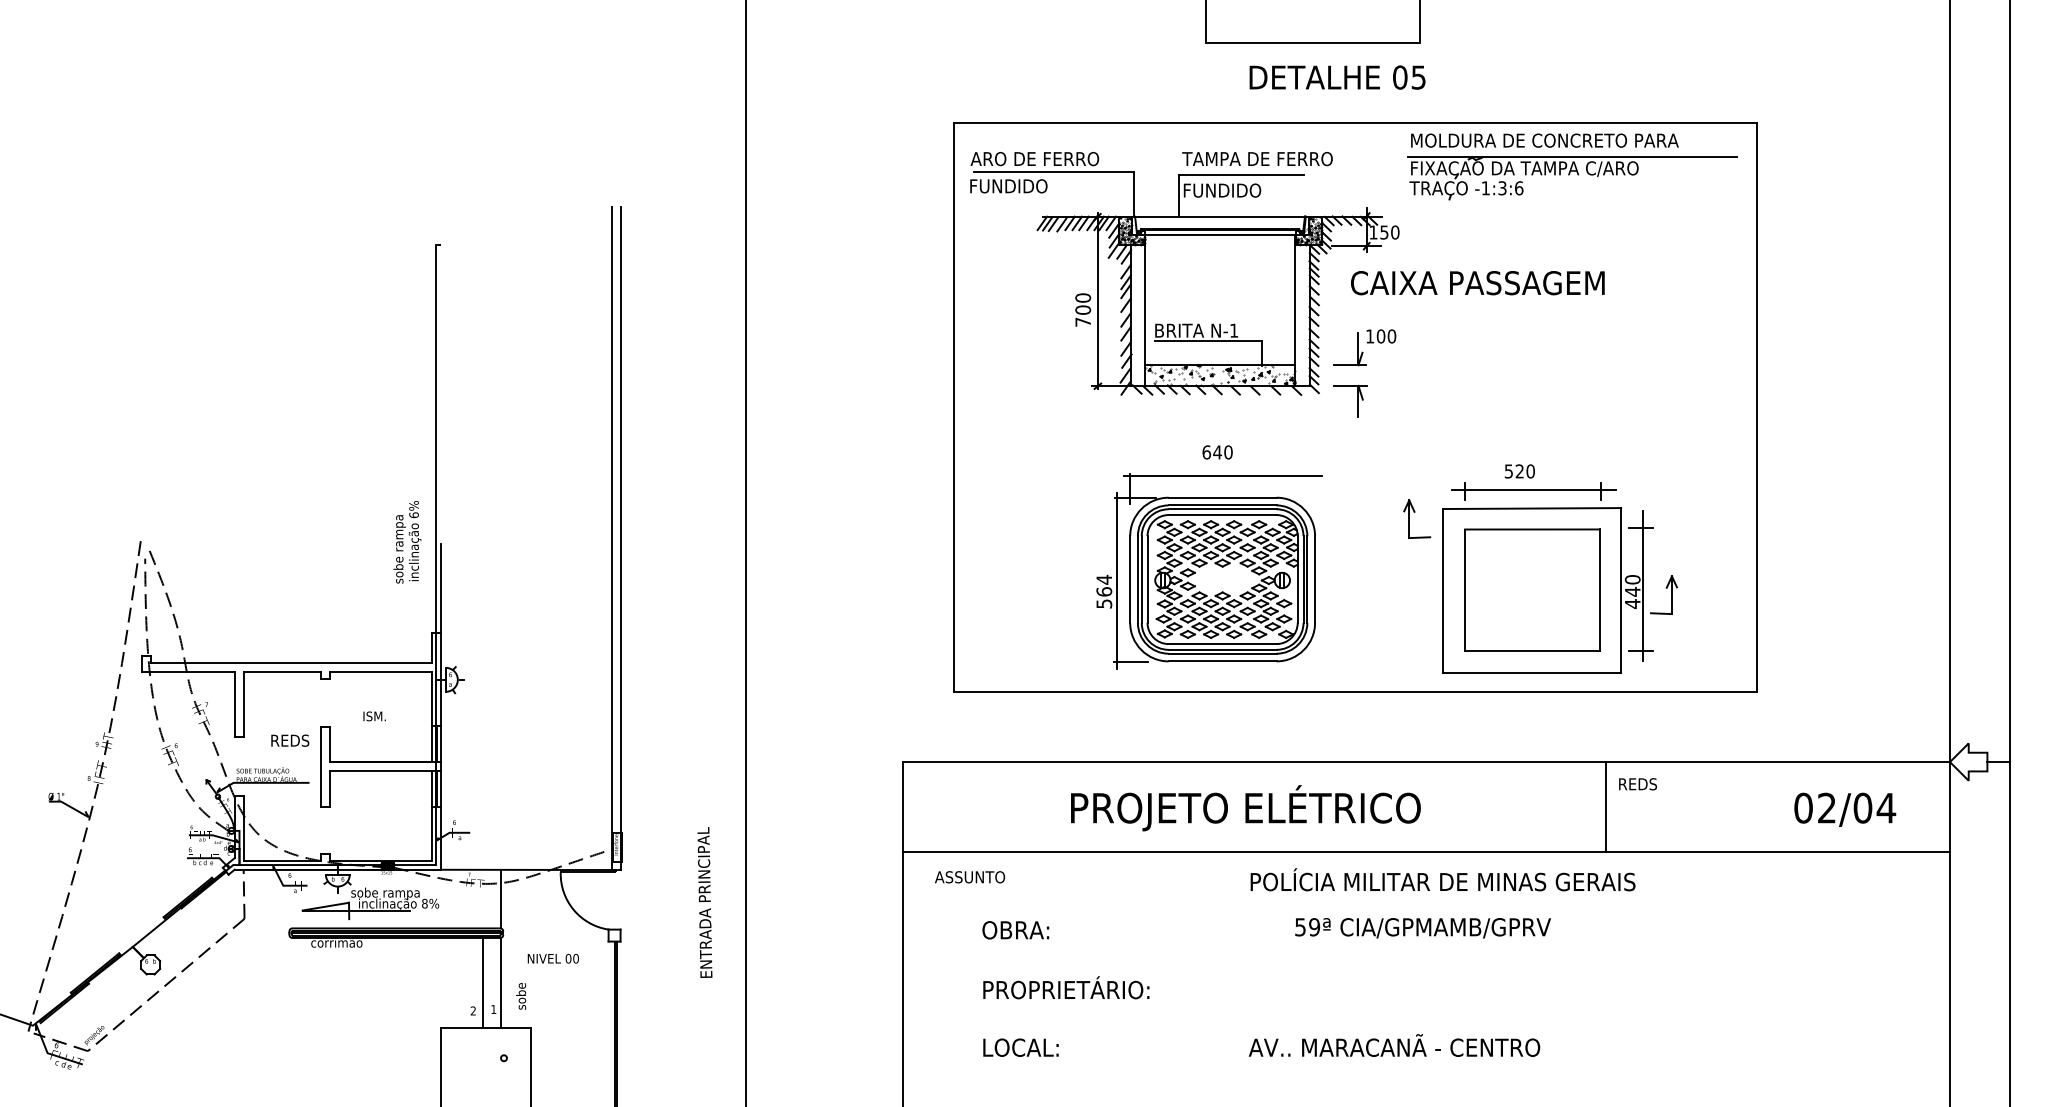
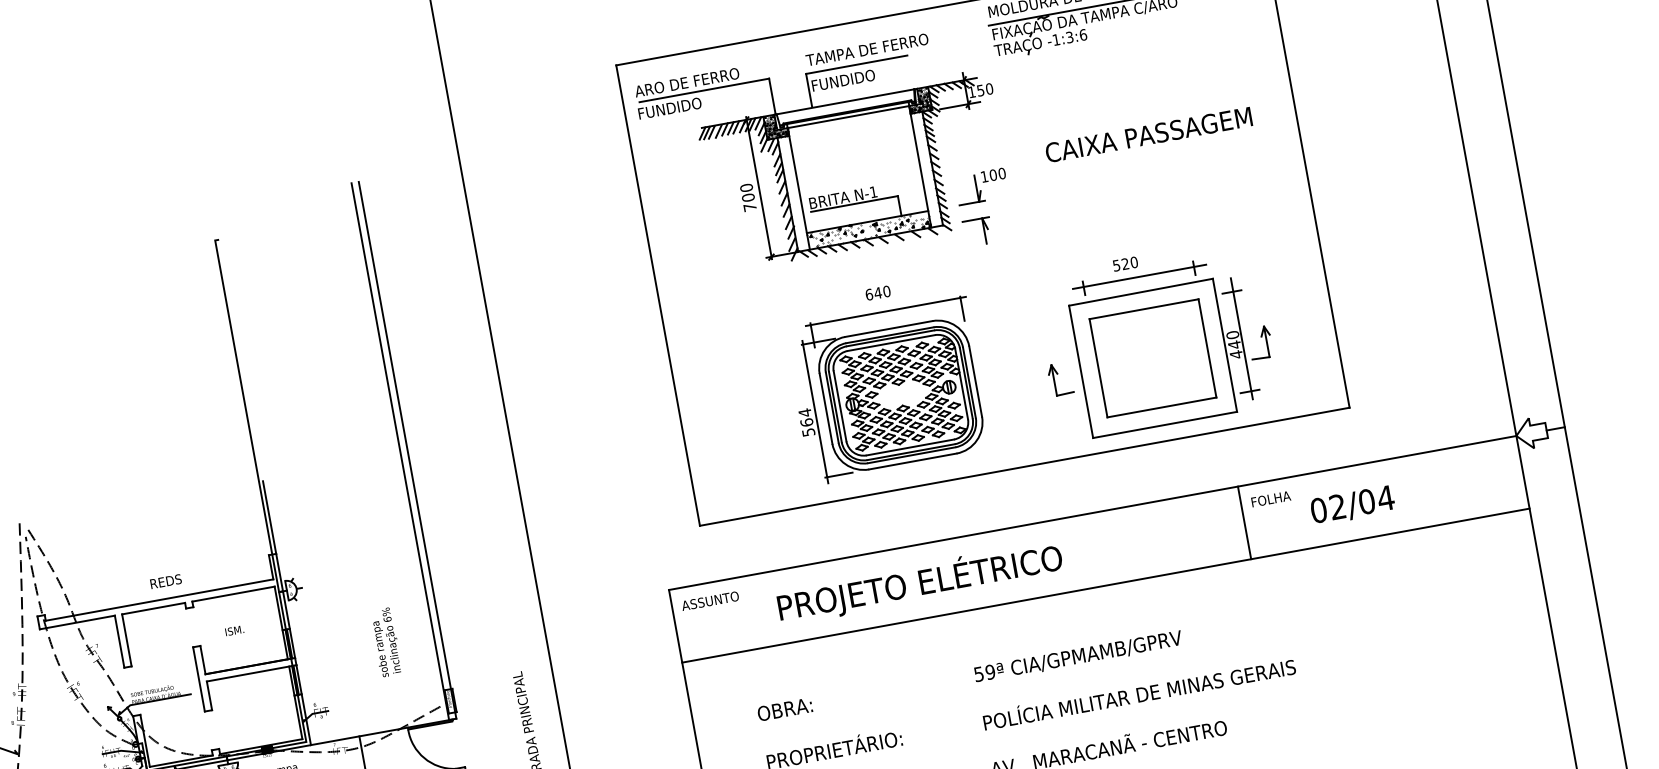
text: (1477, 283) -> (1148, 135), moved
line: (1315, 489) -> (962, 308), added
part: (1415, 512) -> (1058, 374), moved
text: (407, 542) -> (386, 642), moved
text: (290, 740) -> (166, 581), moved
text: (1643, 784) -> (1271, 499), REDS -> FOLHA
text: (1245, 808) -> (919, 583), moved
text: (1845, 809) -> (1353, 505), moved
text: (970, 877) -> (710, 601), moved
text: (1442, 879) -> (1138, 693), moved
text: (1422, 928) -> (1077, 657), moved

